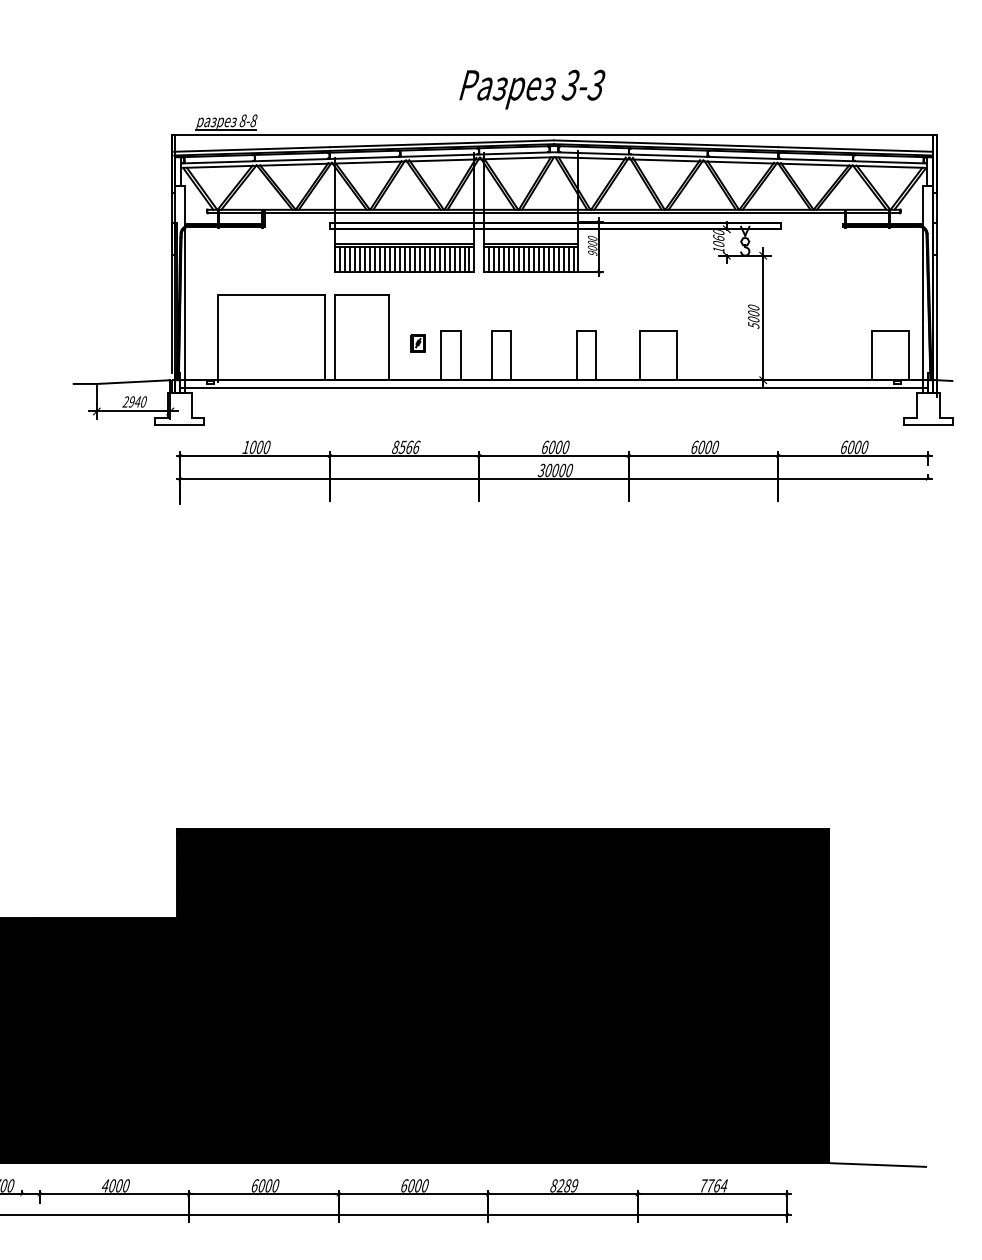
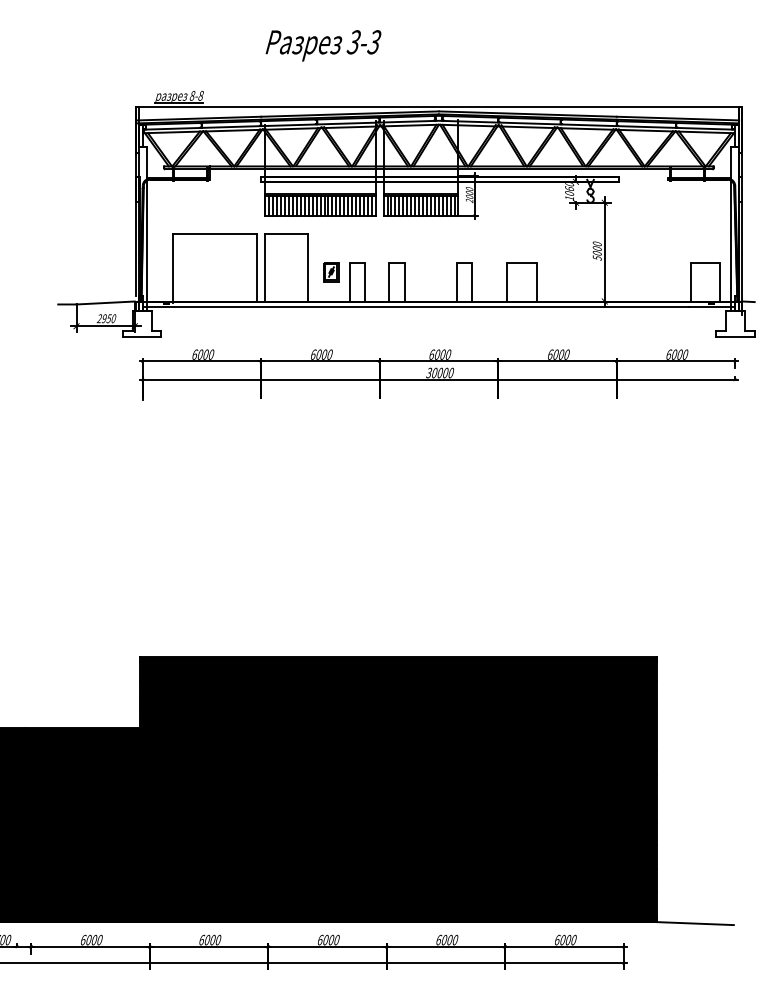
text: (532, 89) -> (323, 45), moved
text: (592, 253) -> (469, 201), 9000 -> 2000
part: (417, 343) -> (330, 272), size x1.43
text: (137, 401) -> (108, 318), 2940 -> 2950
text: (406, 446) -> (322, 354), 8566 -> 6000
text: (246, 447) -> (195, 354), 1000 -> 6000
text: (105, 1185) -> (83, 939), 4000 -> 6000
text: (564, 1185) -> (447, 939), 8289 -> 6000
text: (713, 1185) -> (565, 939), 7764 -> 6000

